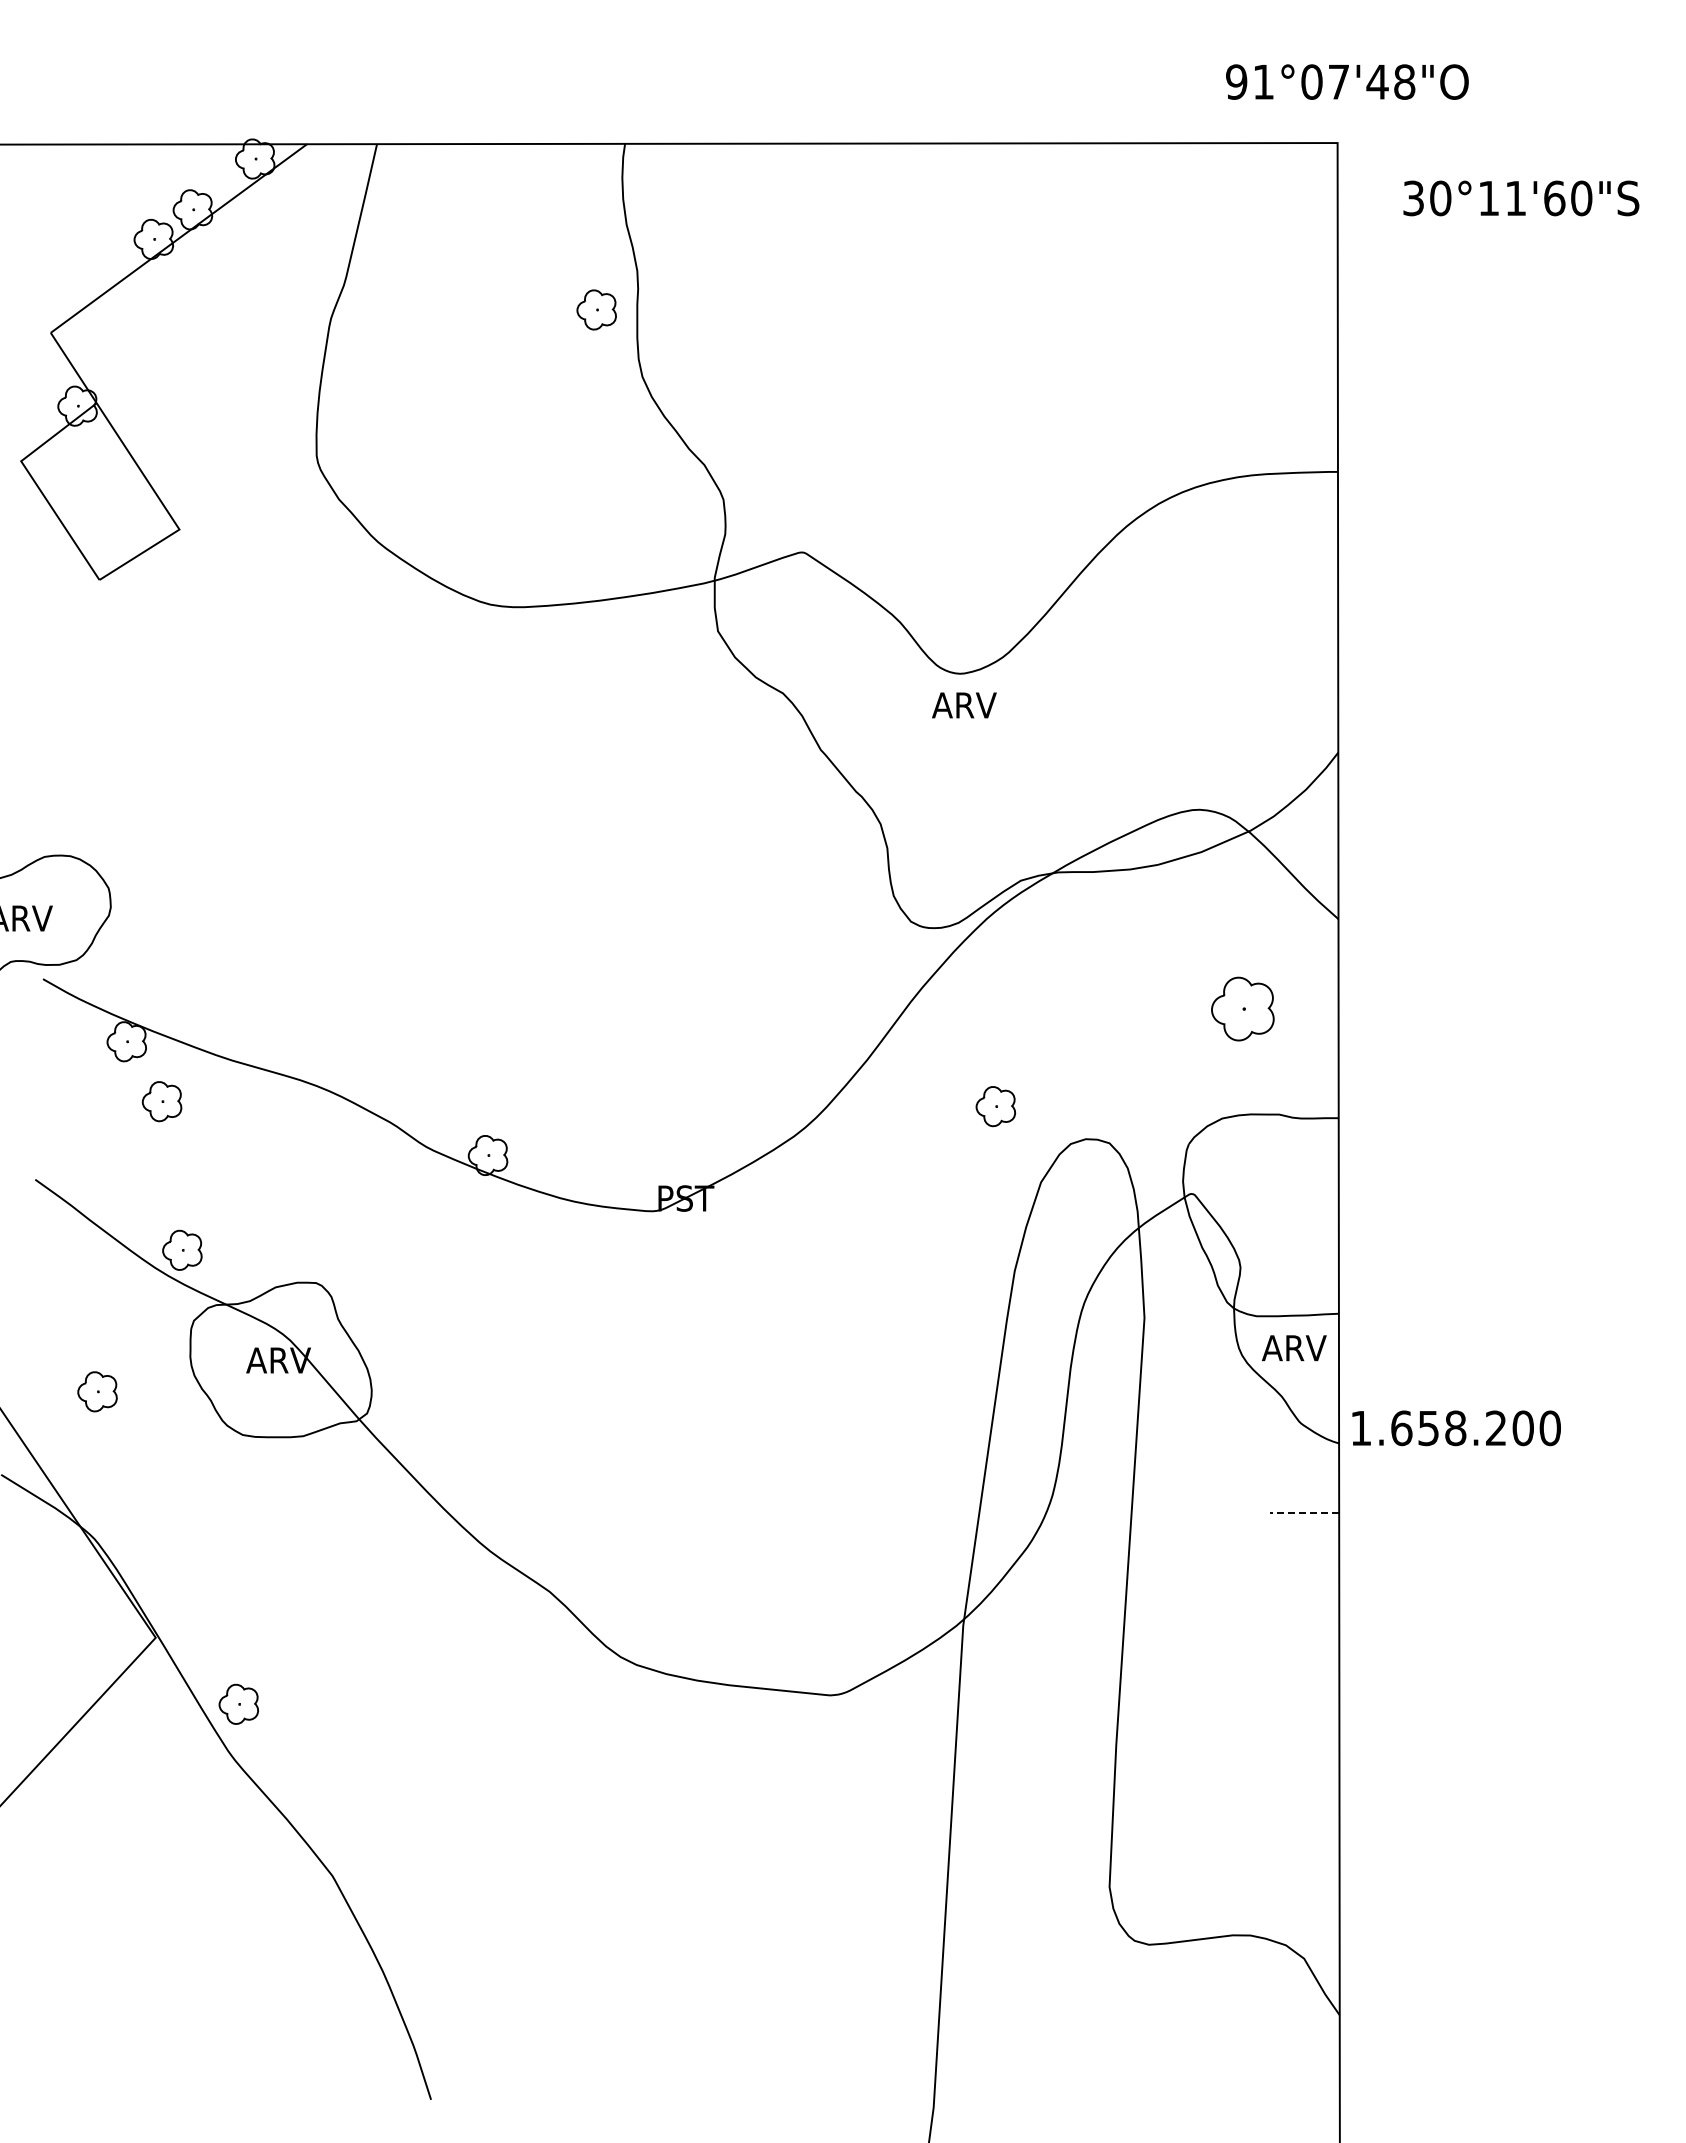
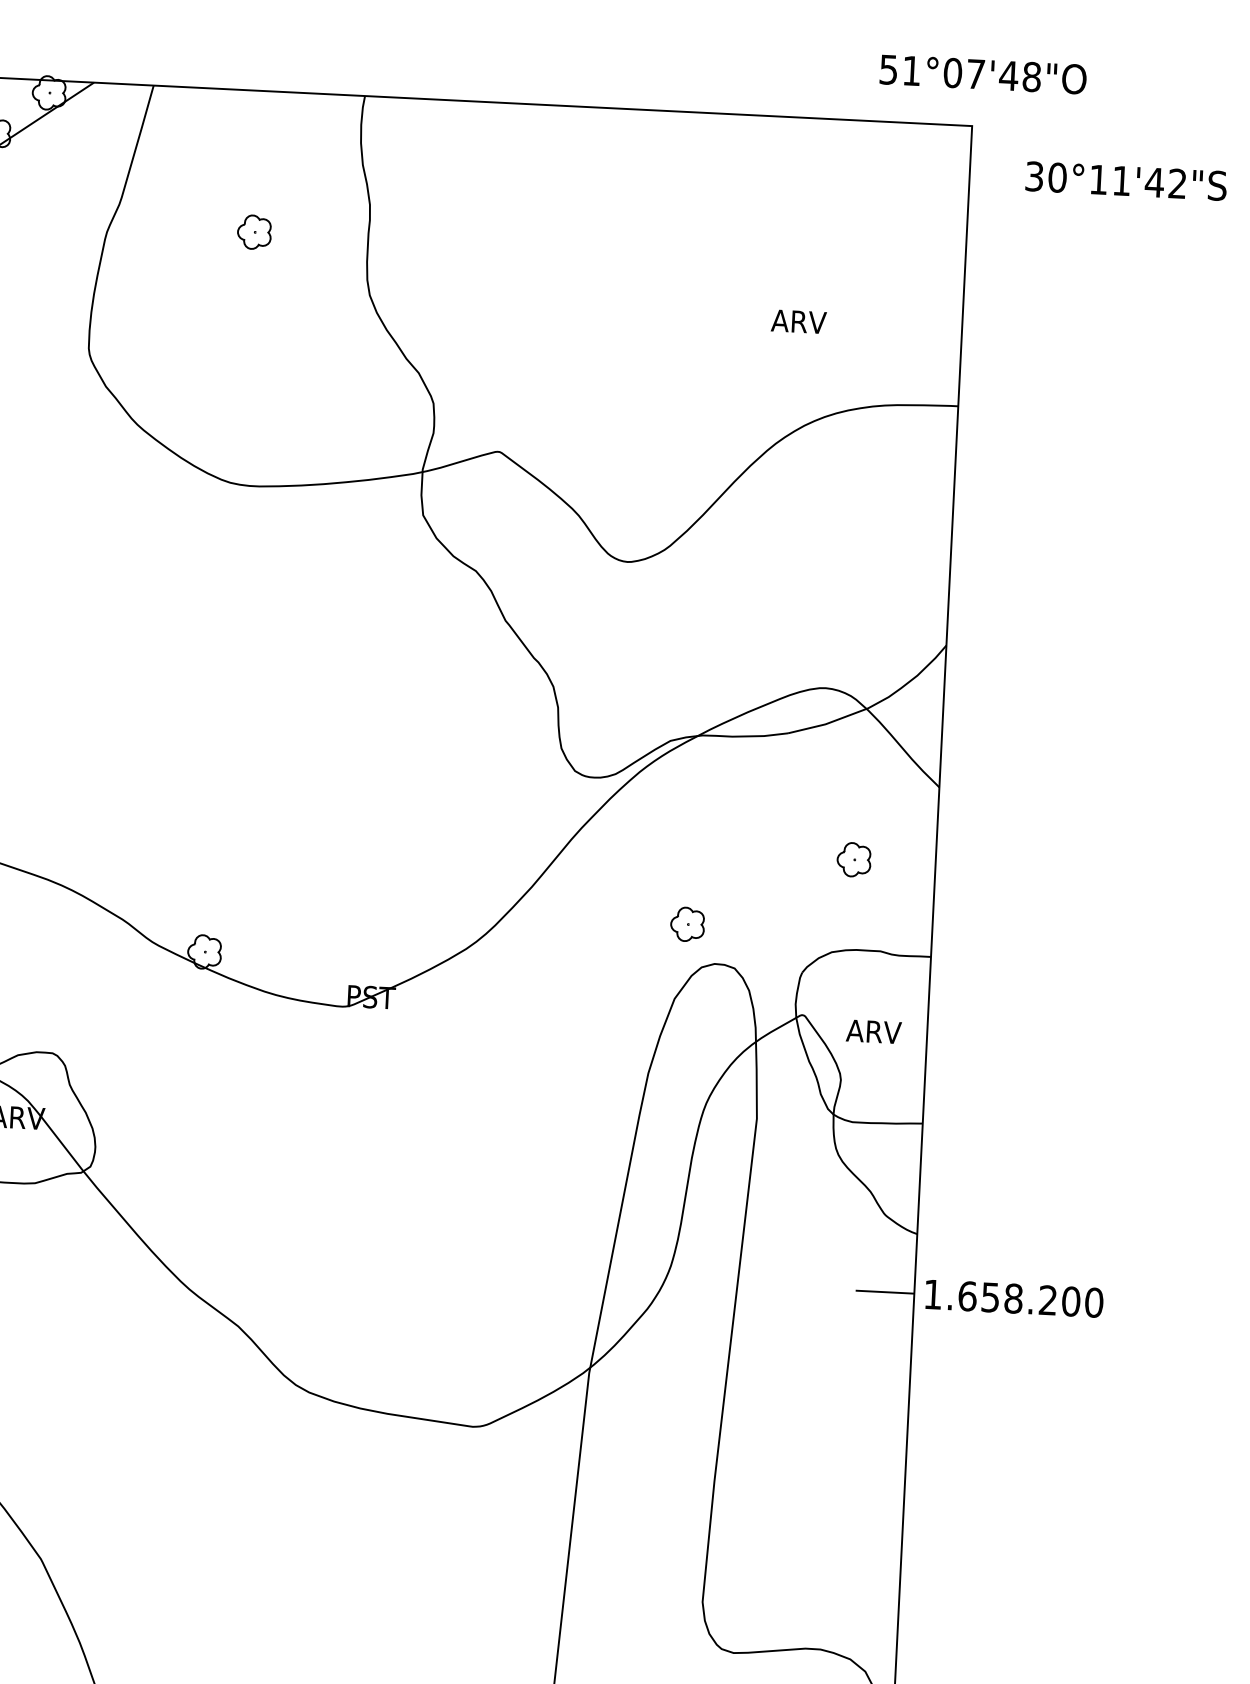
text: (1236, 81) -> (888, 69), 91°07'48"O -> 51°07'48"O
text: (1567, 198) -> (1165, 183), 30°11'60"S -> 30°11'42"S
part: (596, 309) -> (254, 231), moved
text: (964, 705) -> (798, 321), moved
part: (1242, 1008) -> (853, 859), size x0.62
part: (995, 1106) -> (687, 924), moved
text: (1294, 1348) -> (874, 1032), moved
text: (1456, 1428) -> (1014, 1298), moved
line: (1304, 1513) -> (884, 1292), dashed -> solid

